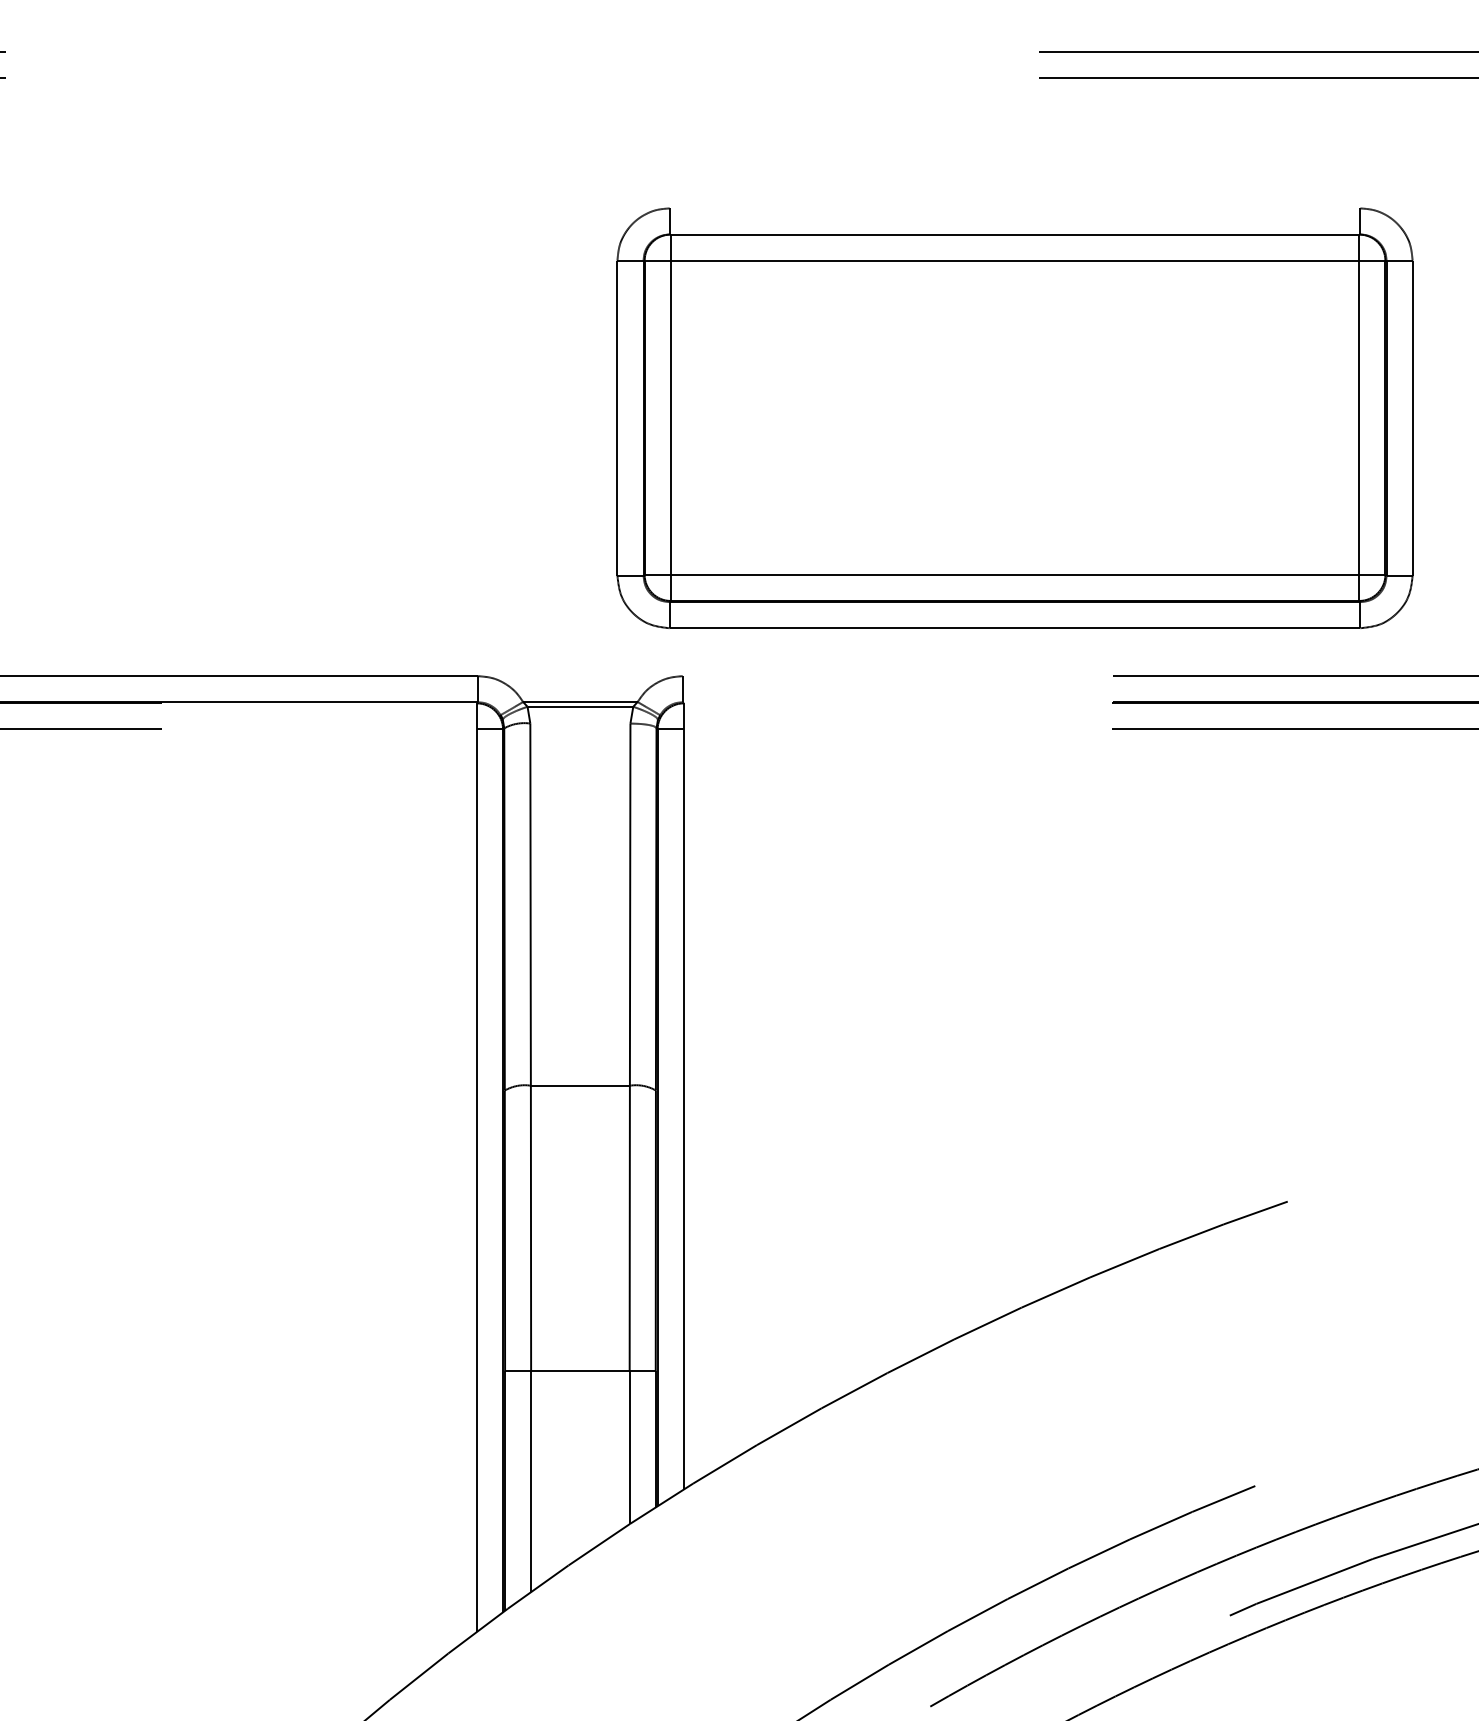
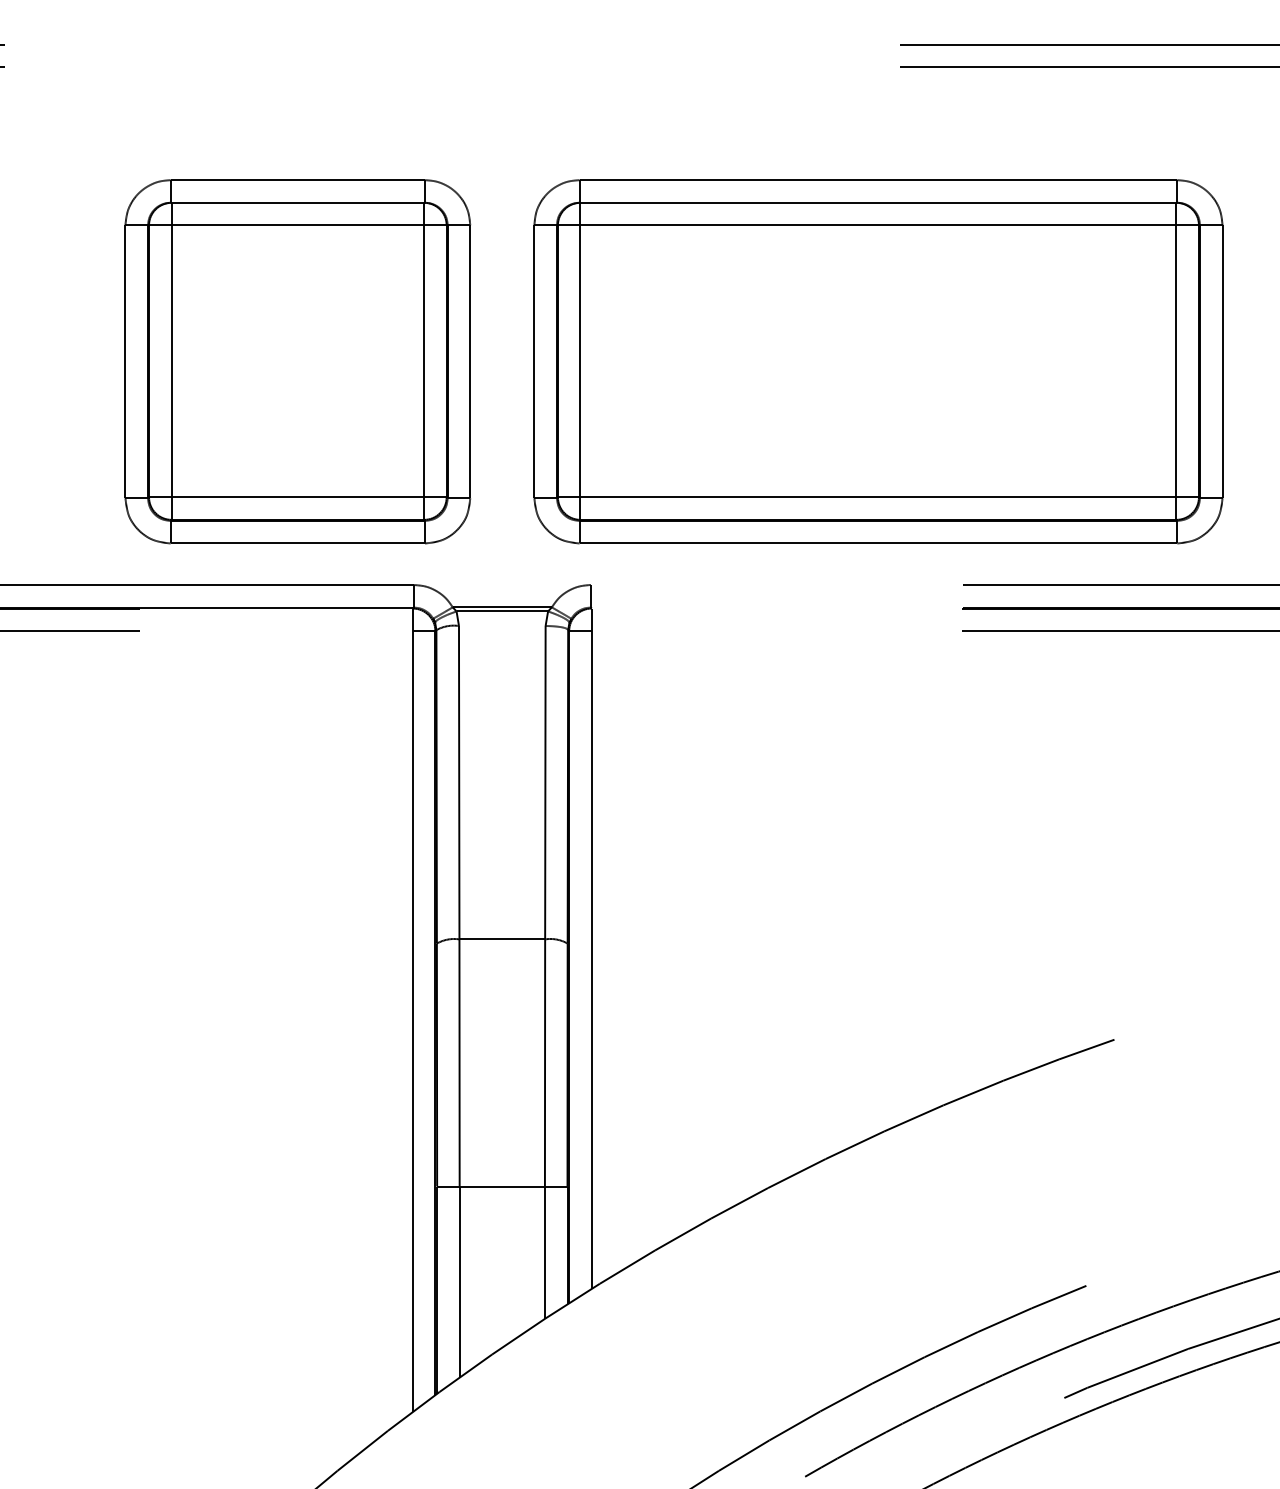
line: (1015, 208) -> (878, 180), added
part: (343, 417) -> (297, 361), added

